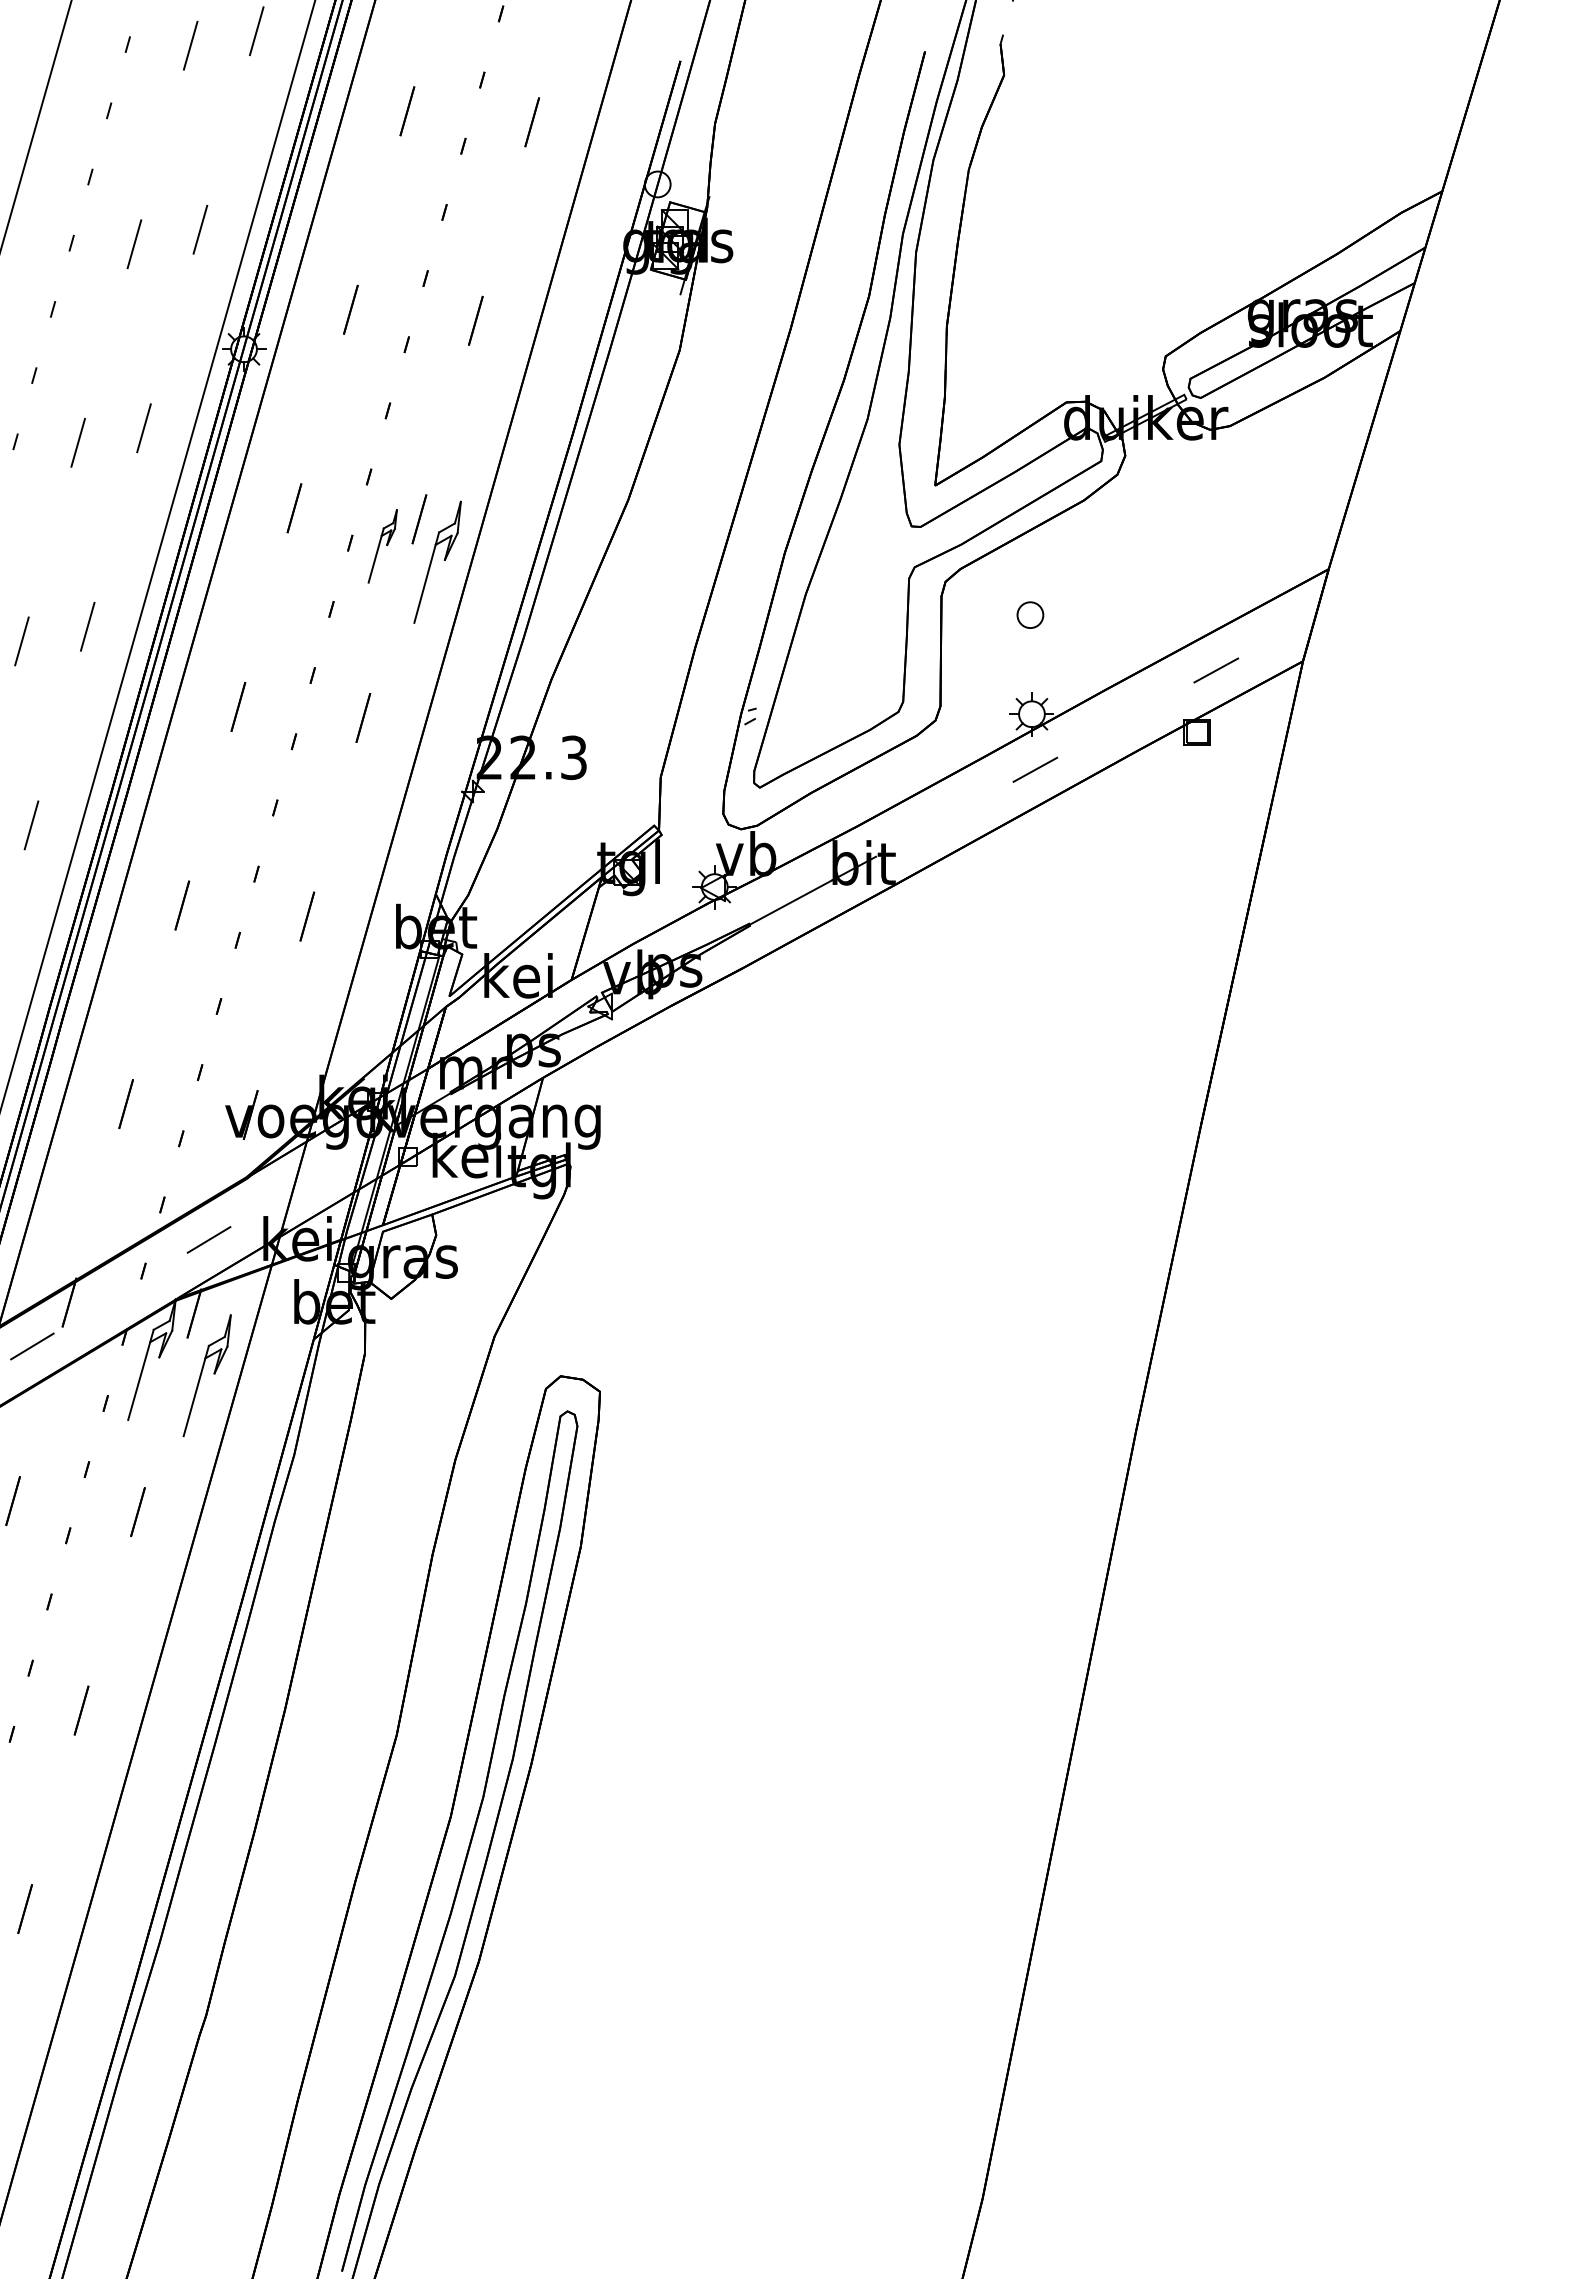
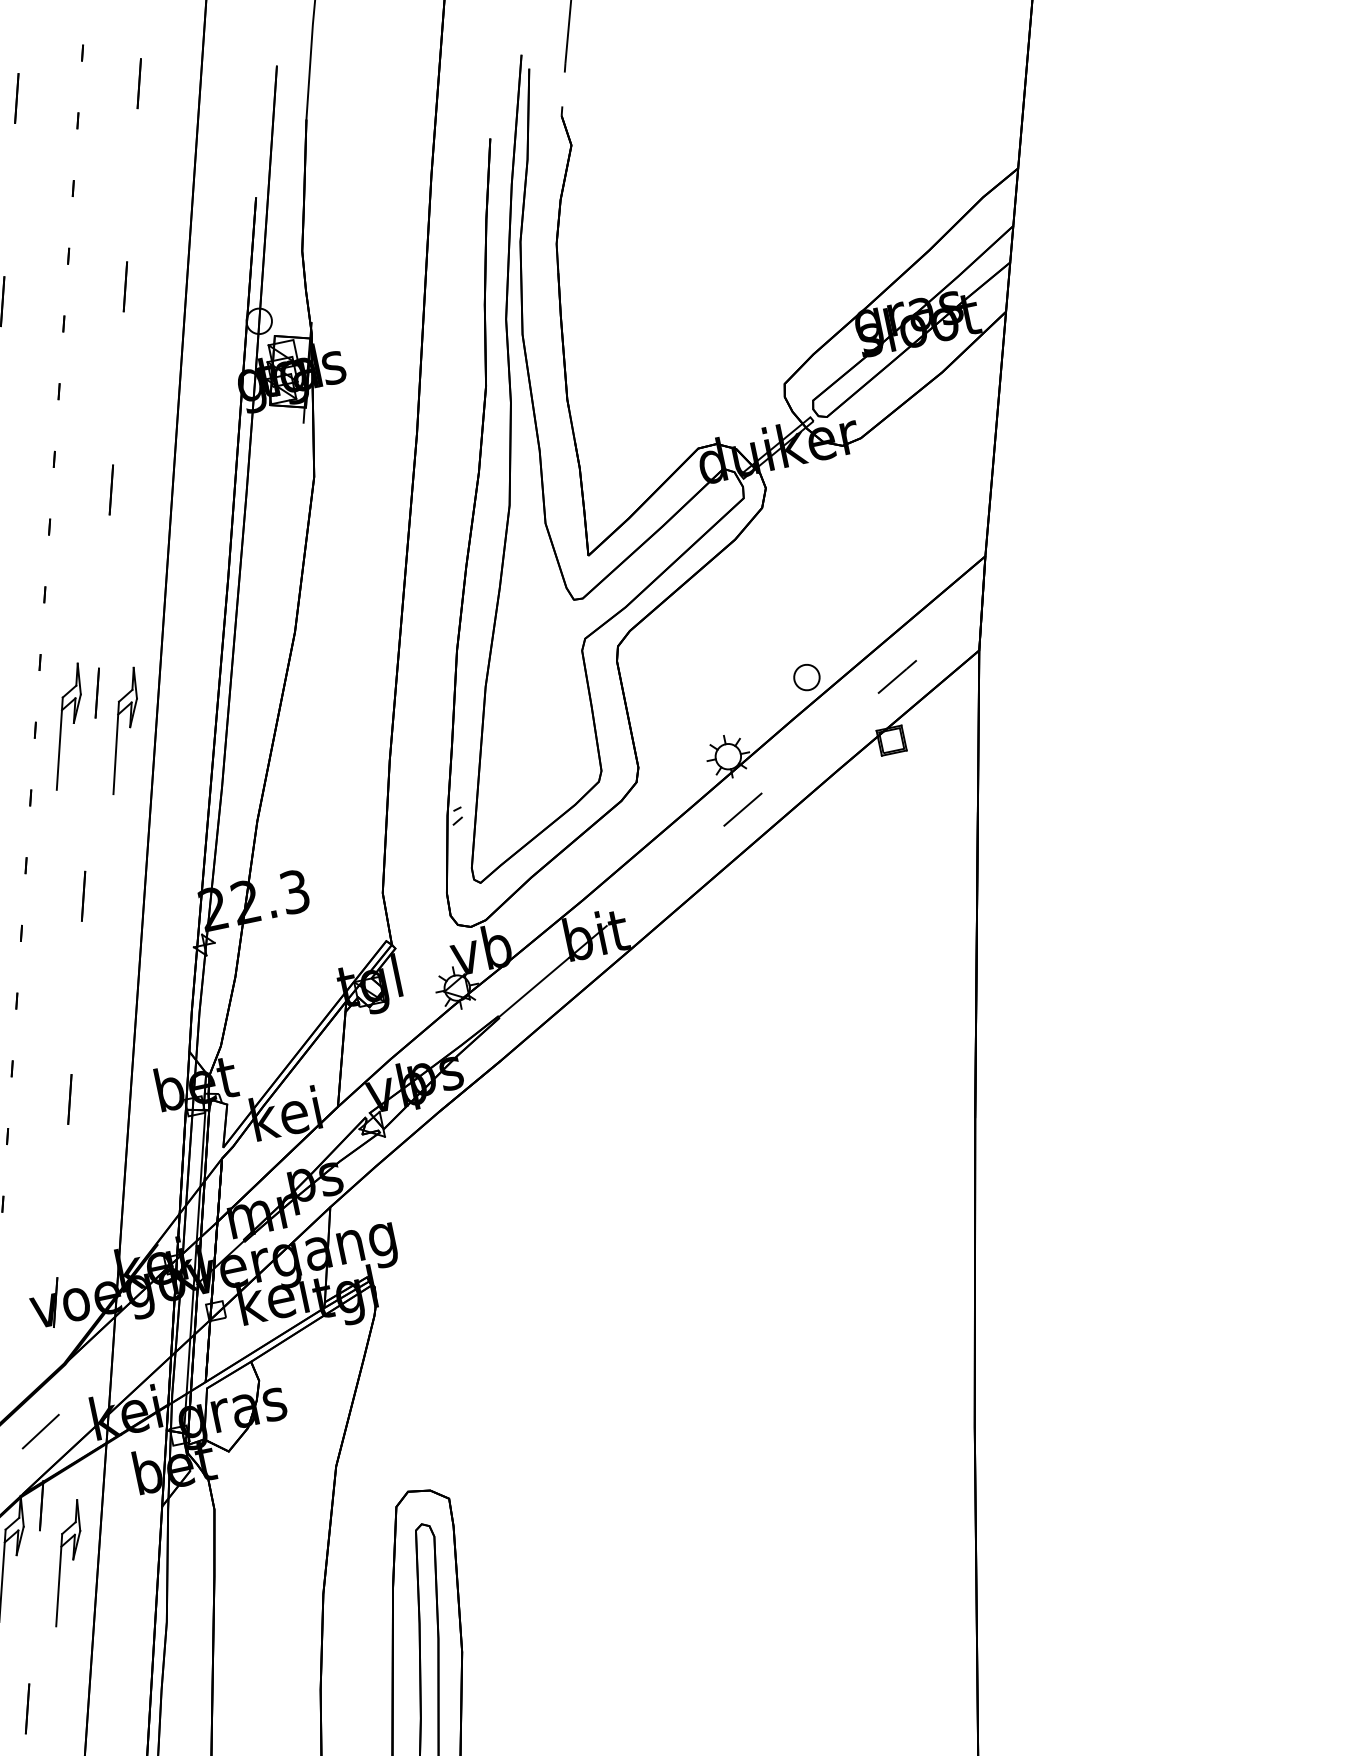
part: (382, 546) -> (67, 726), size x1.67
part: (1030, 614) -> (806, 676), moved

